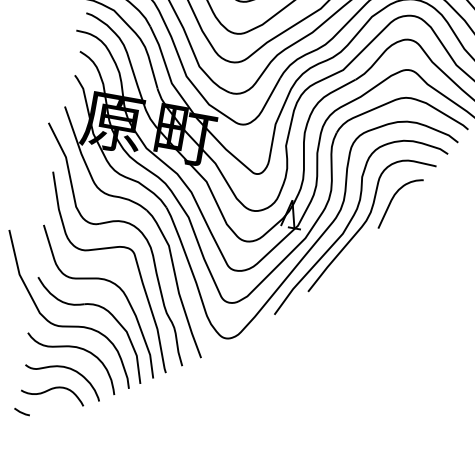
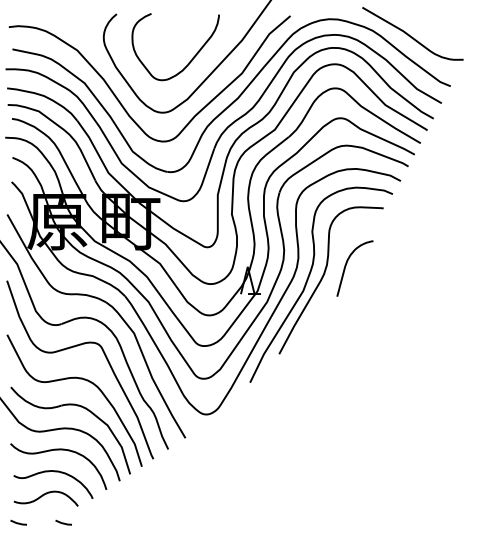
curve: (392, 200) -> (346, 266), moved
line: (66, 419) -> (63, 522), added

